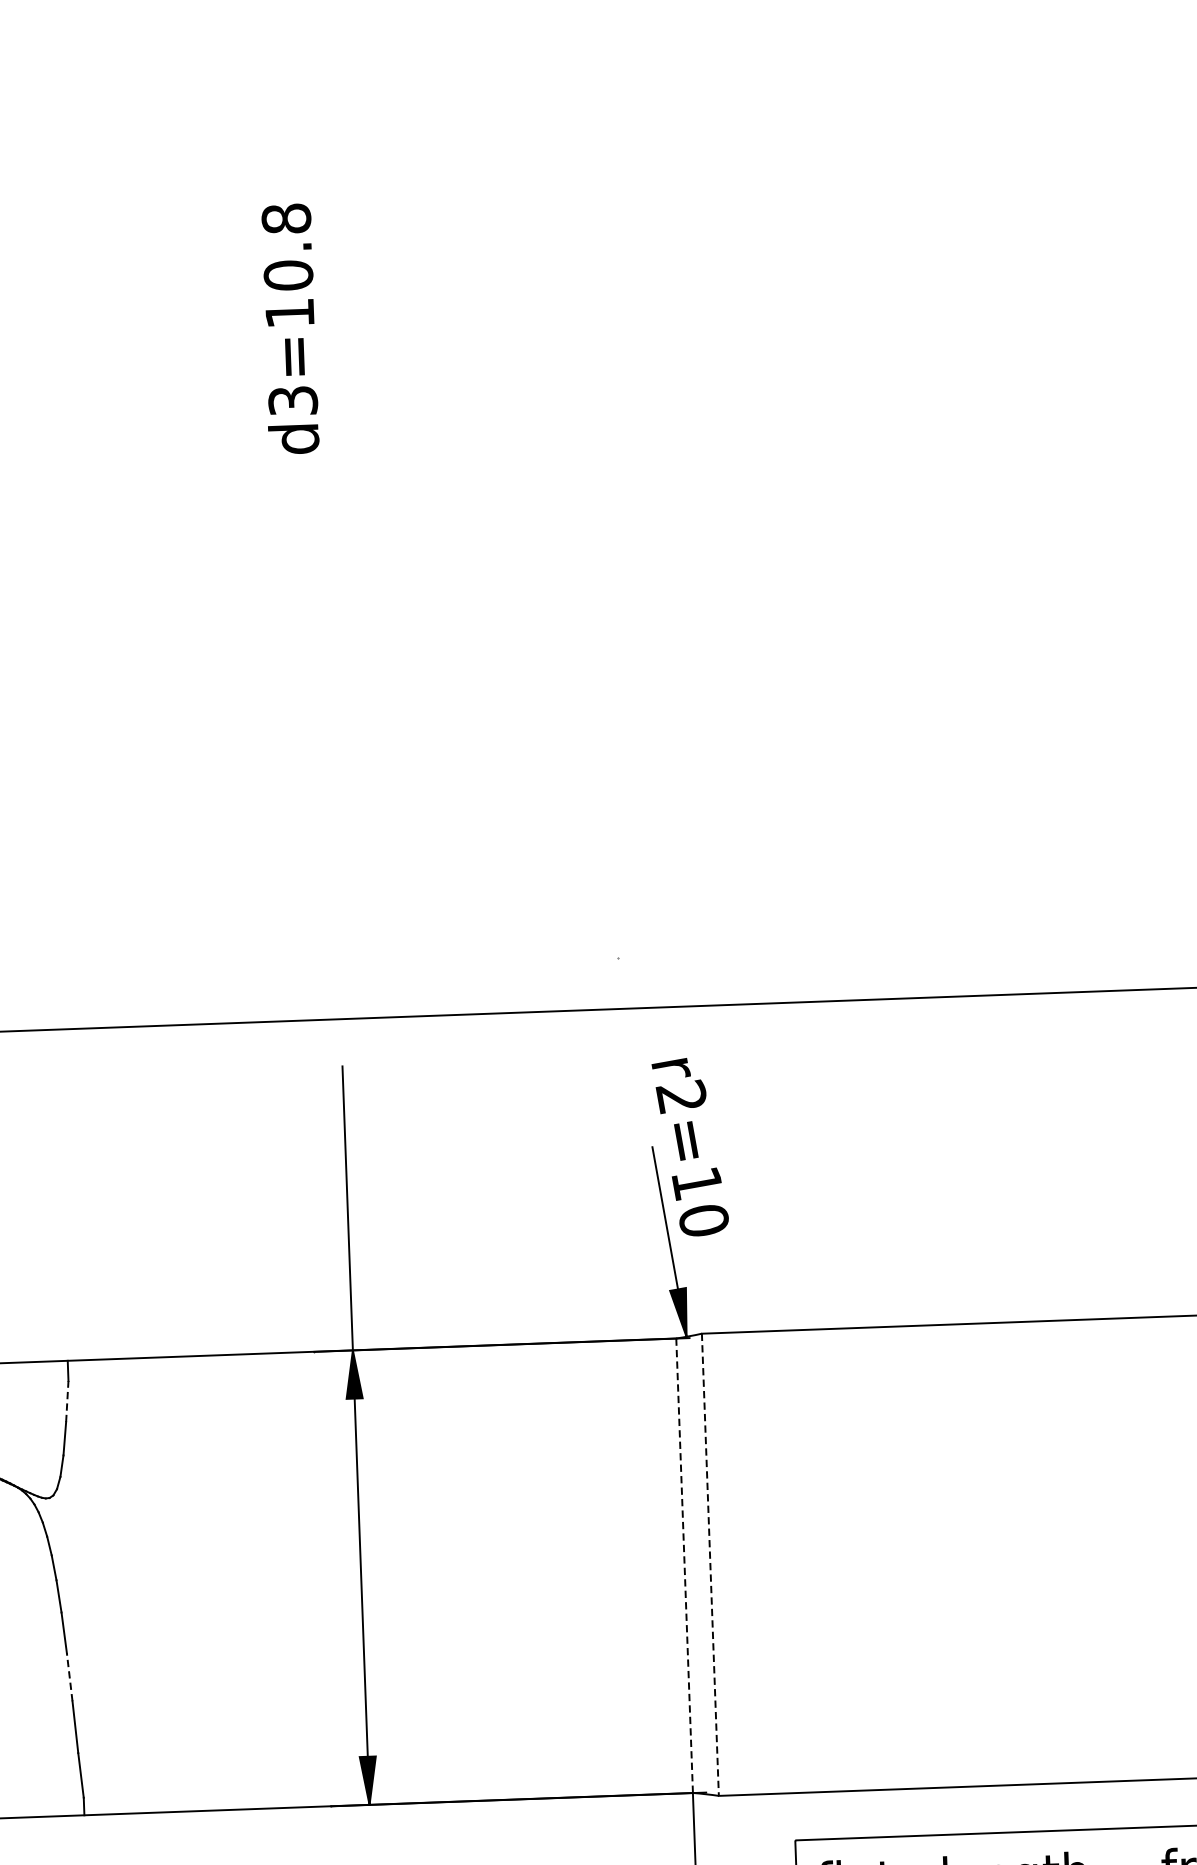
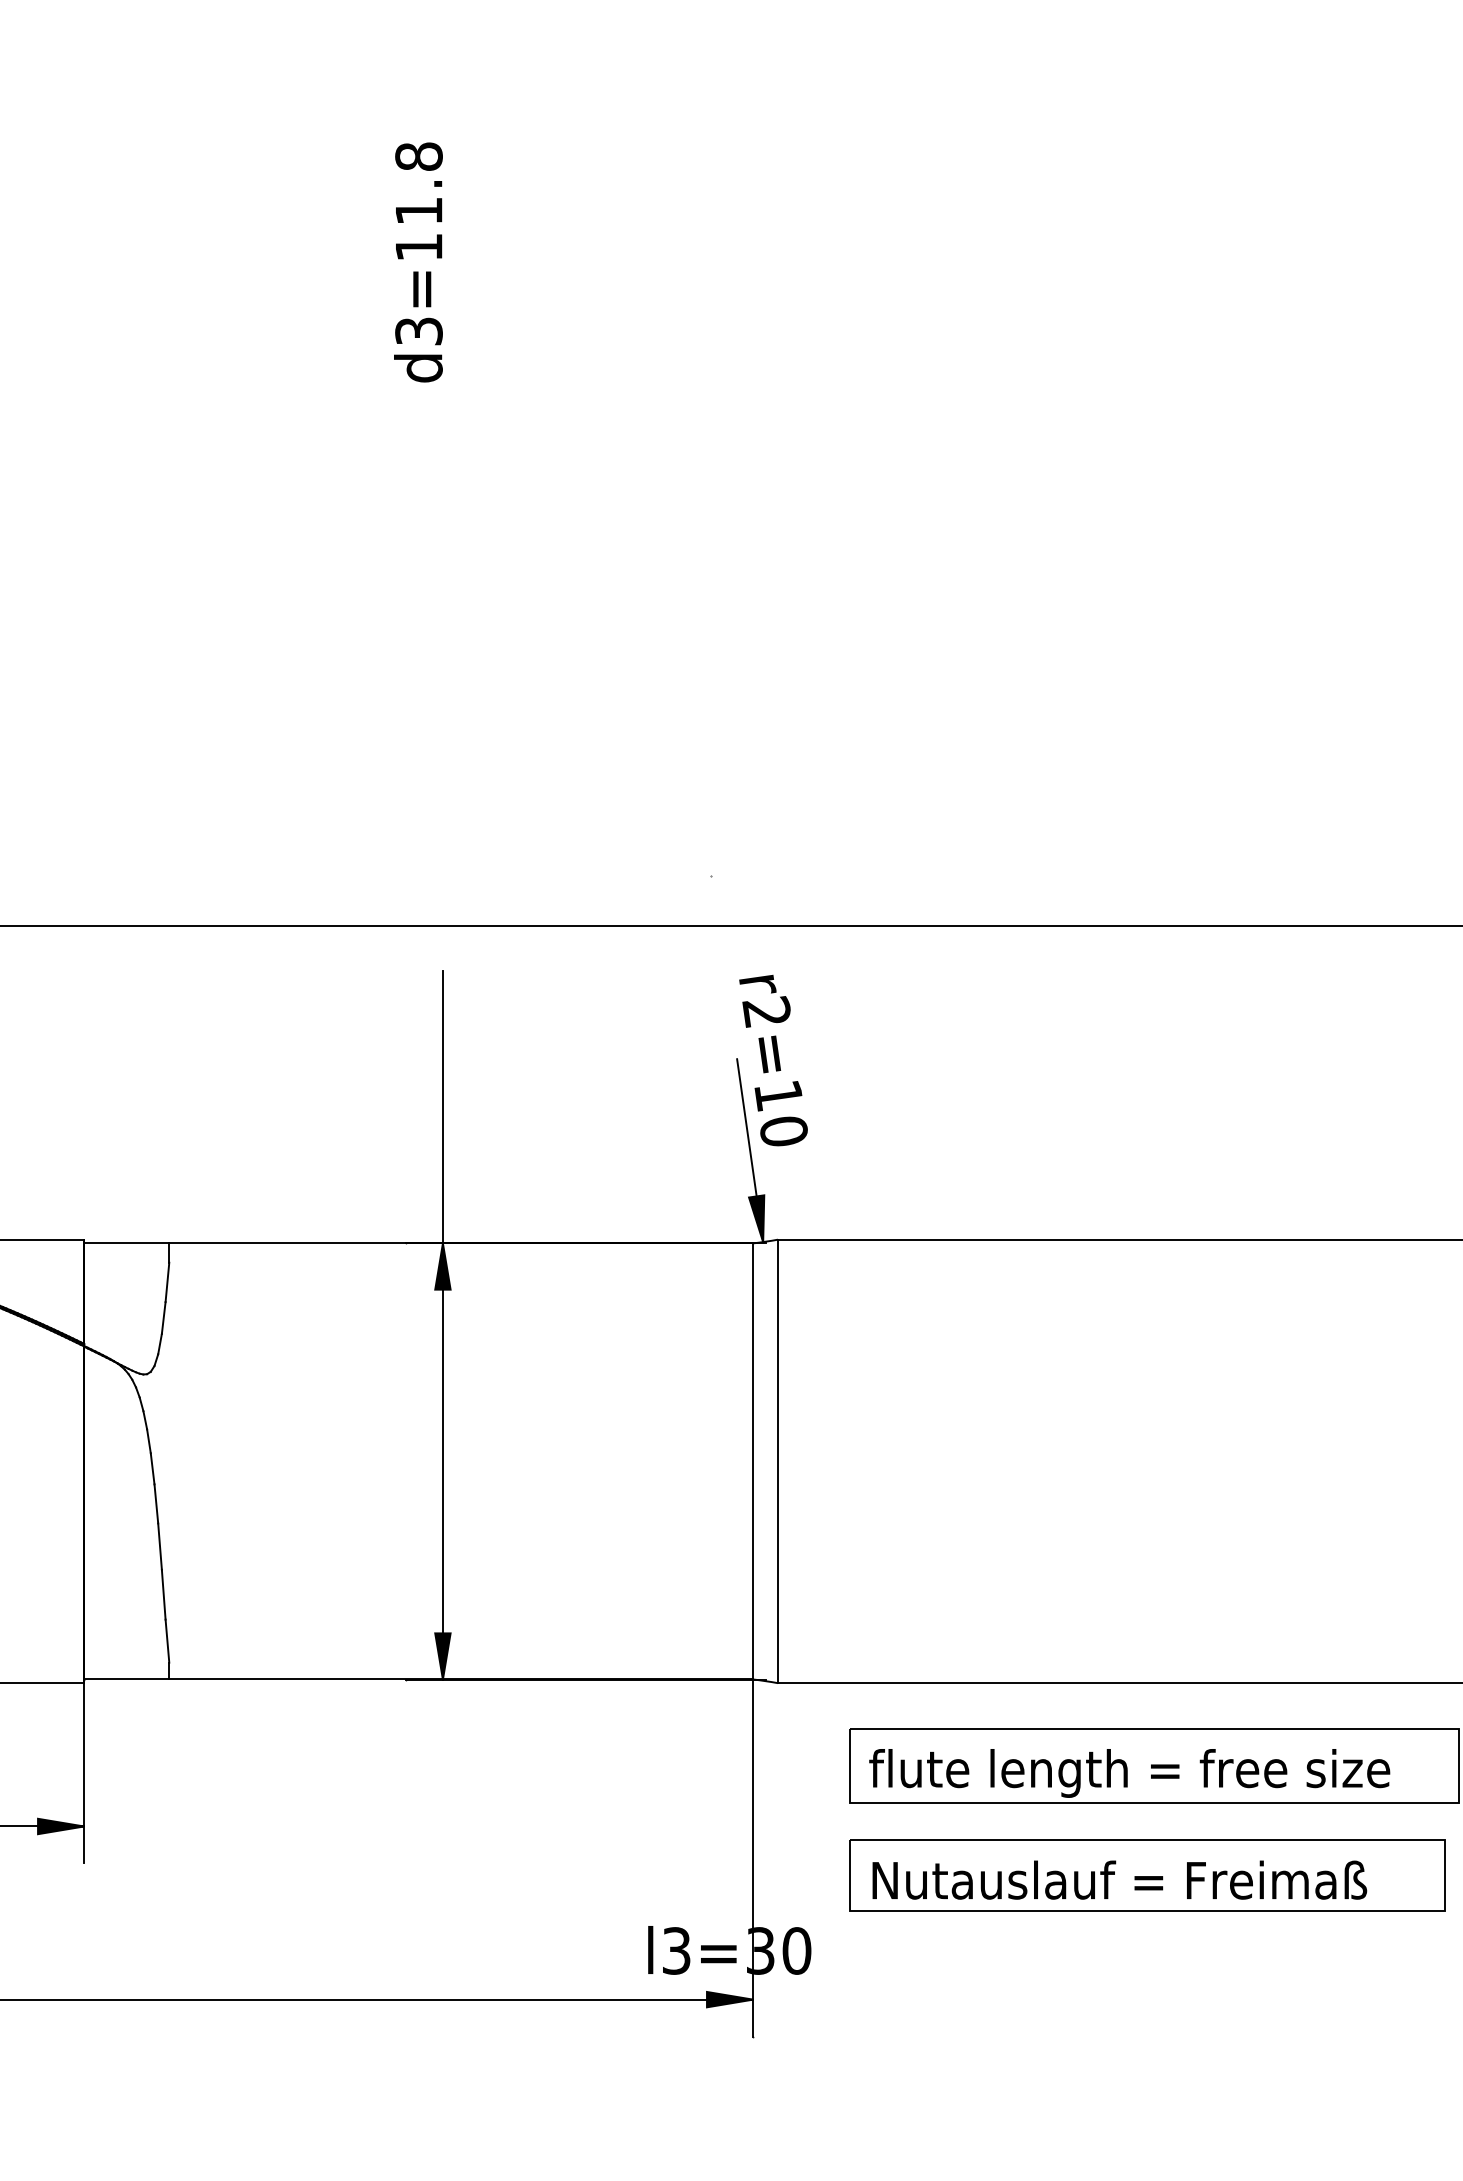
text: (287, 274) -> (418, 210), d3=10.8 -> d3=11.8
line: (67, 1401) -> (167, 1282), dashed -> solid
line: (709, 1564) -> (777, 1461), dashed -> solid
line: (684, 1565) -> (753, 1461), dashed -> solid
line: (70, 1677) -> (160, 1546), dashed -> solid

